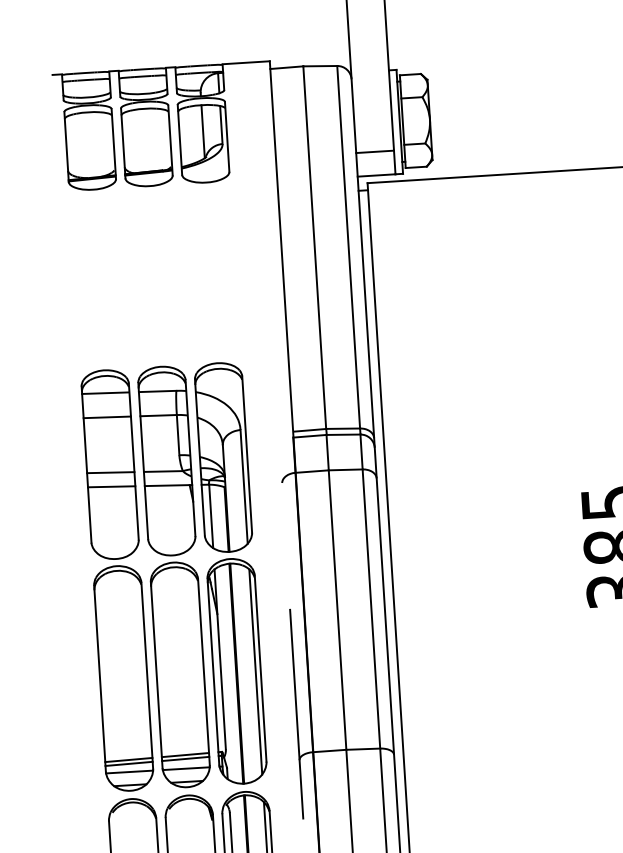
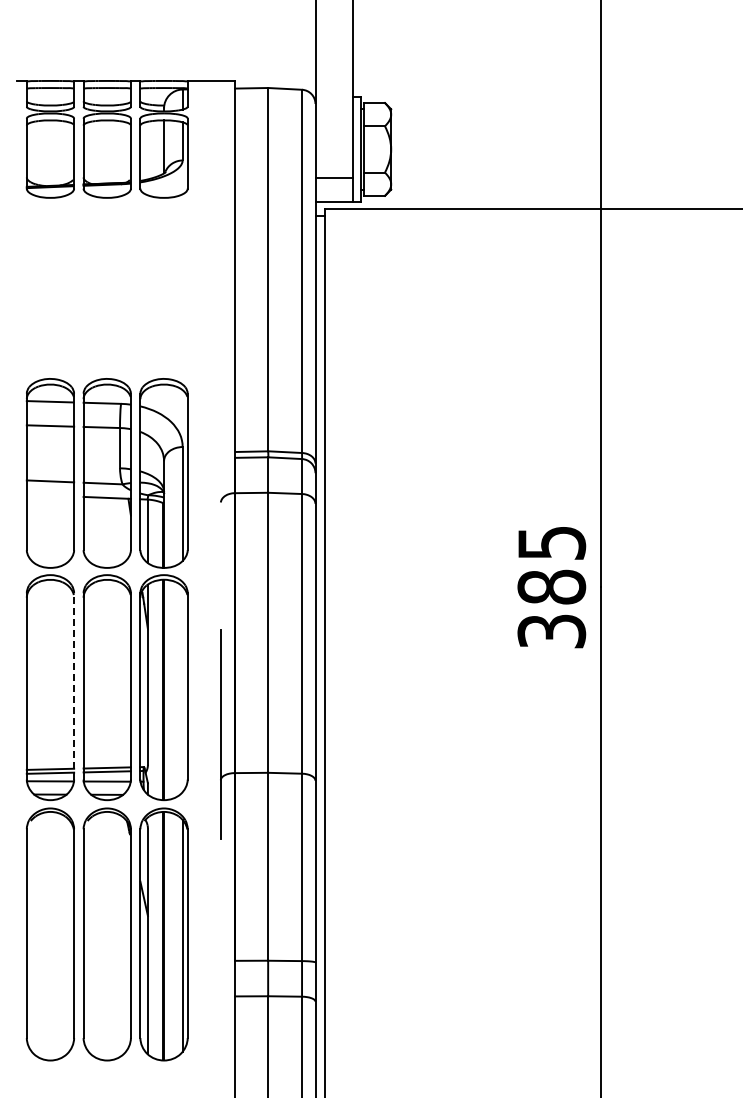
line: (111, 486) -> (50, 495), removed
line: (255, 672) -> (182, 689), removed
line: (147, 674) -> (74, 685), solid -> dashed

